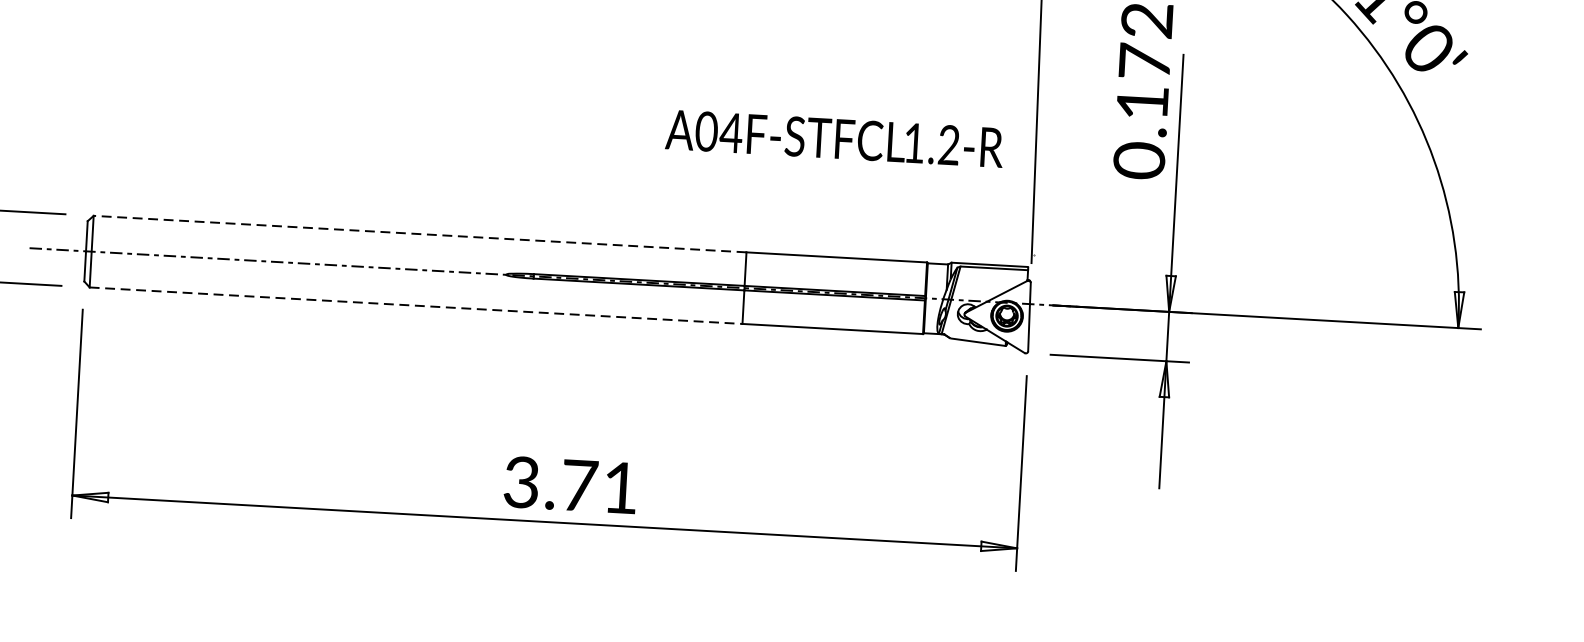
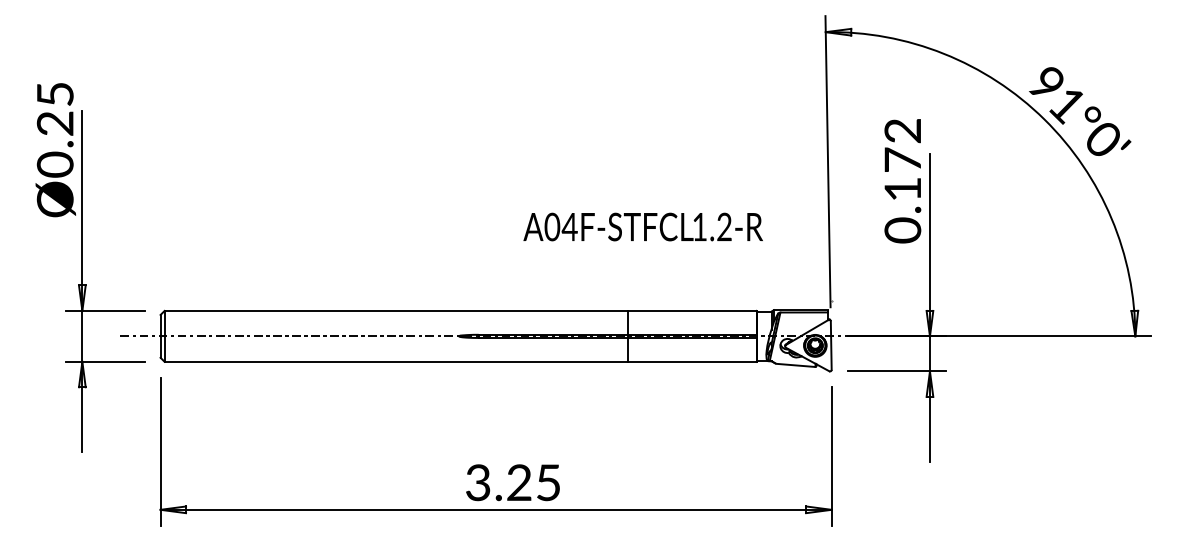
text: (833, 137) -> (642, 226), moved
line: (420, 233) -> (396, 310), dashed -> solid
line: (416, 305) -> (396, 361), dashed -> solid
text: (599, 486) -> (533, 482), 3.71 -> 3.25

